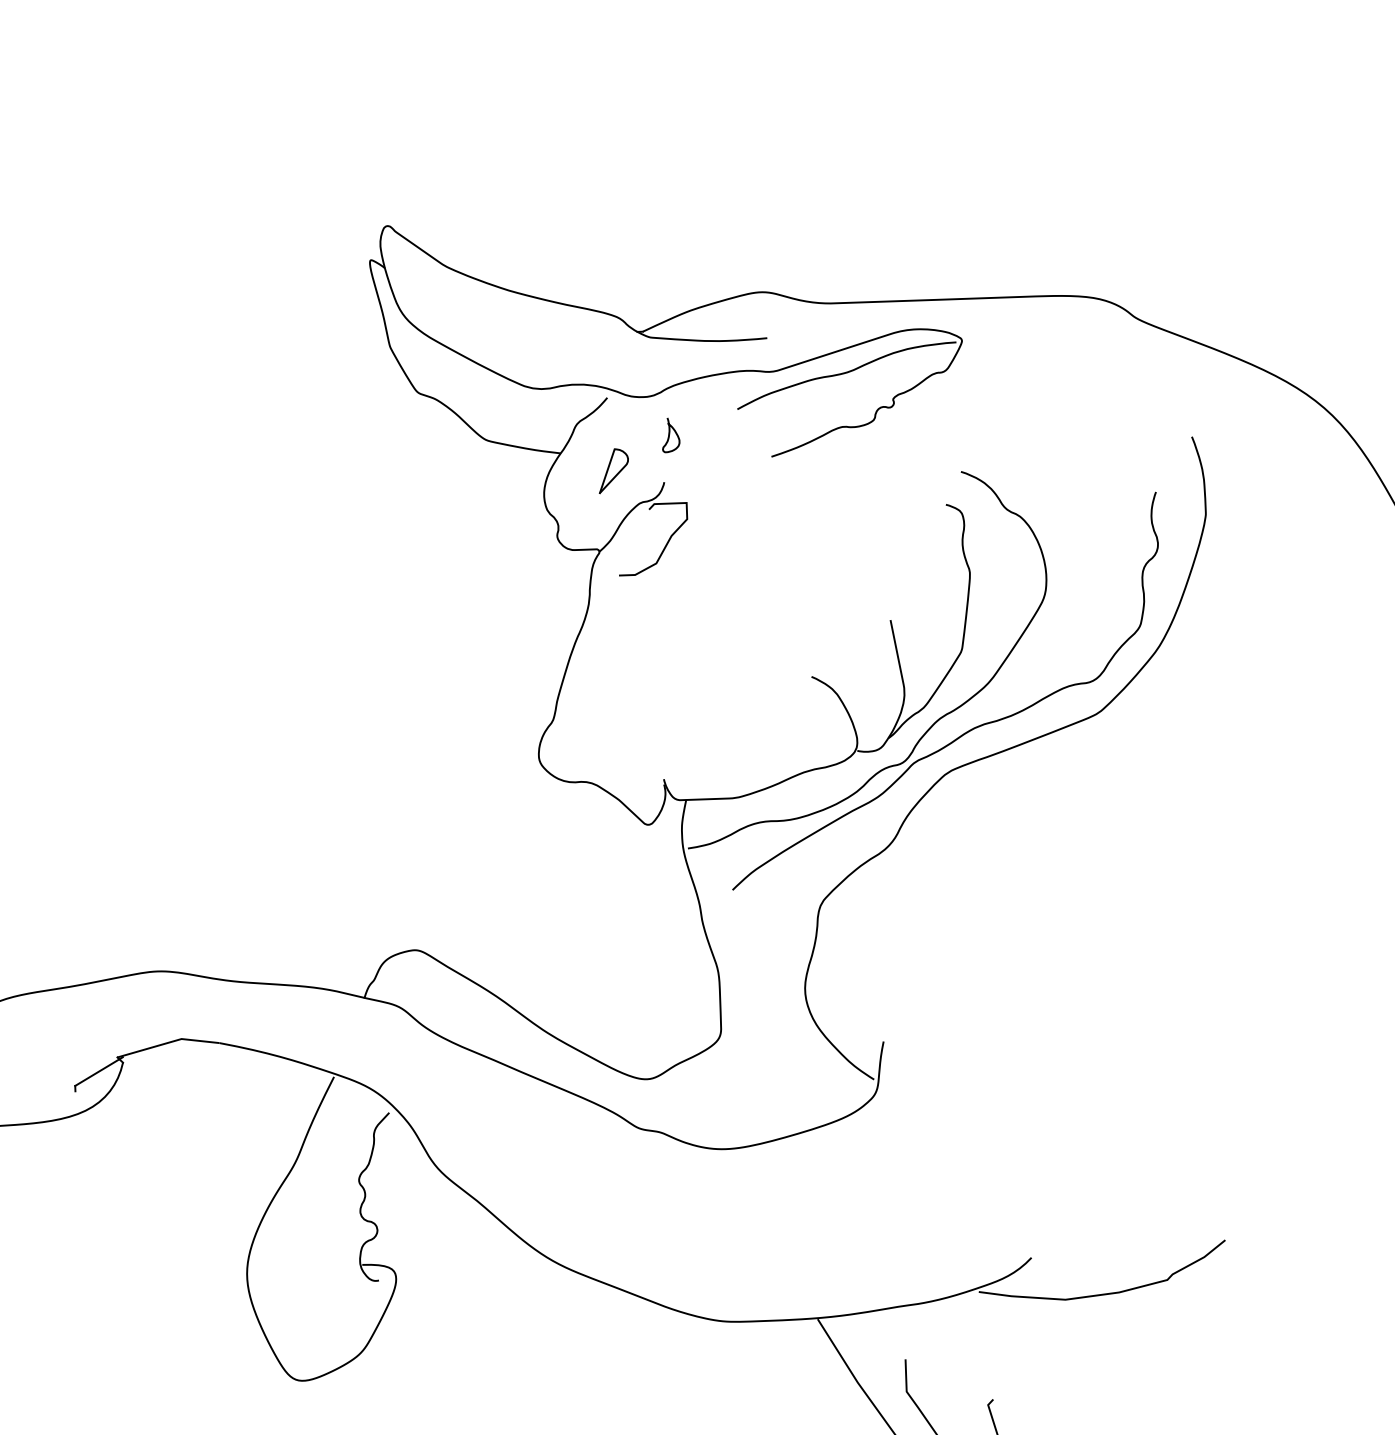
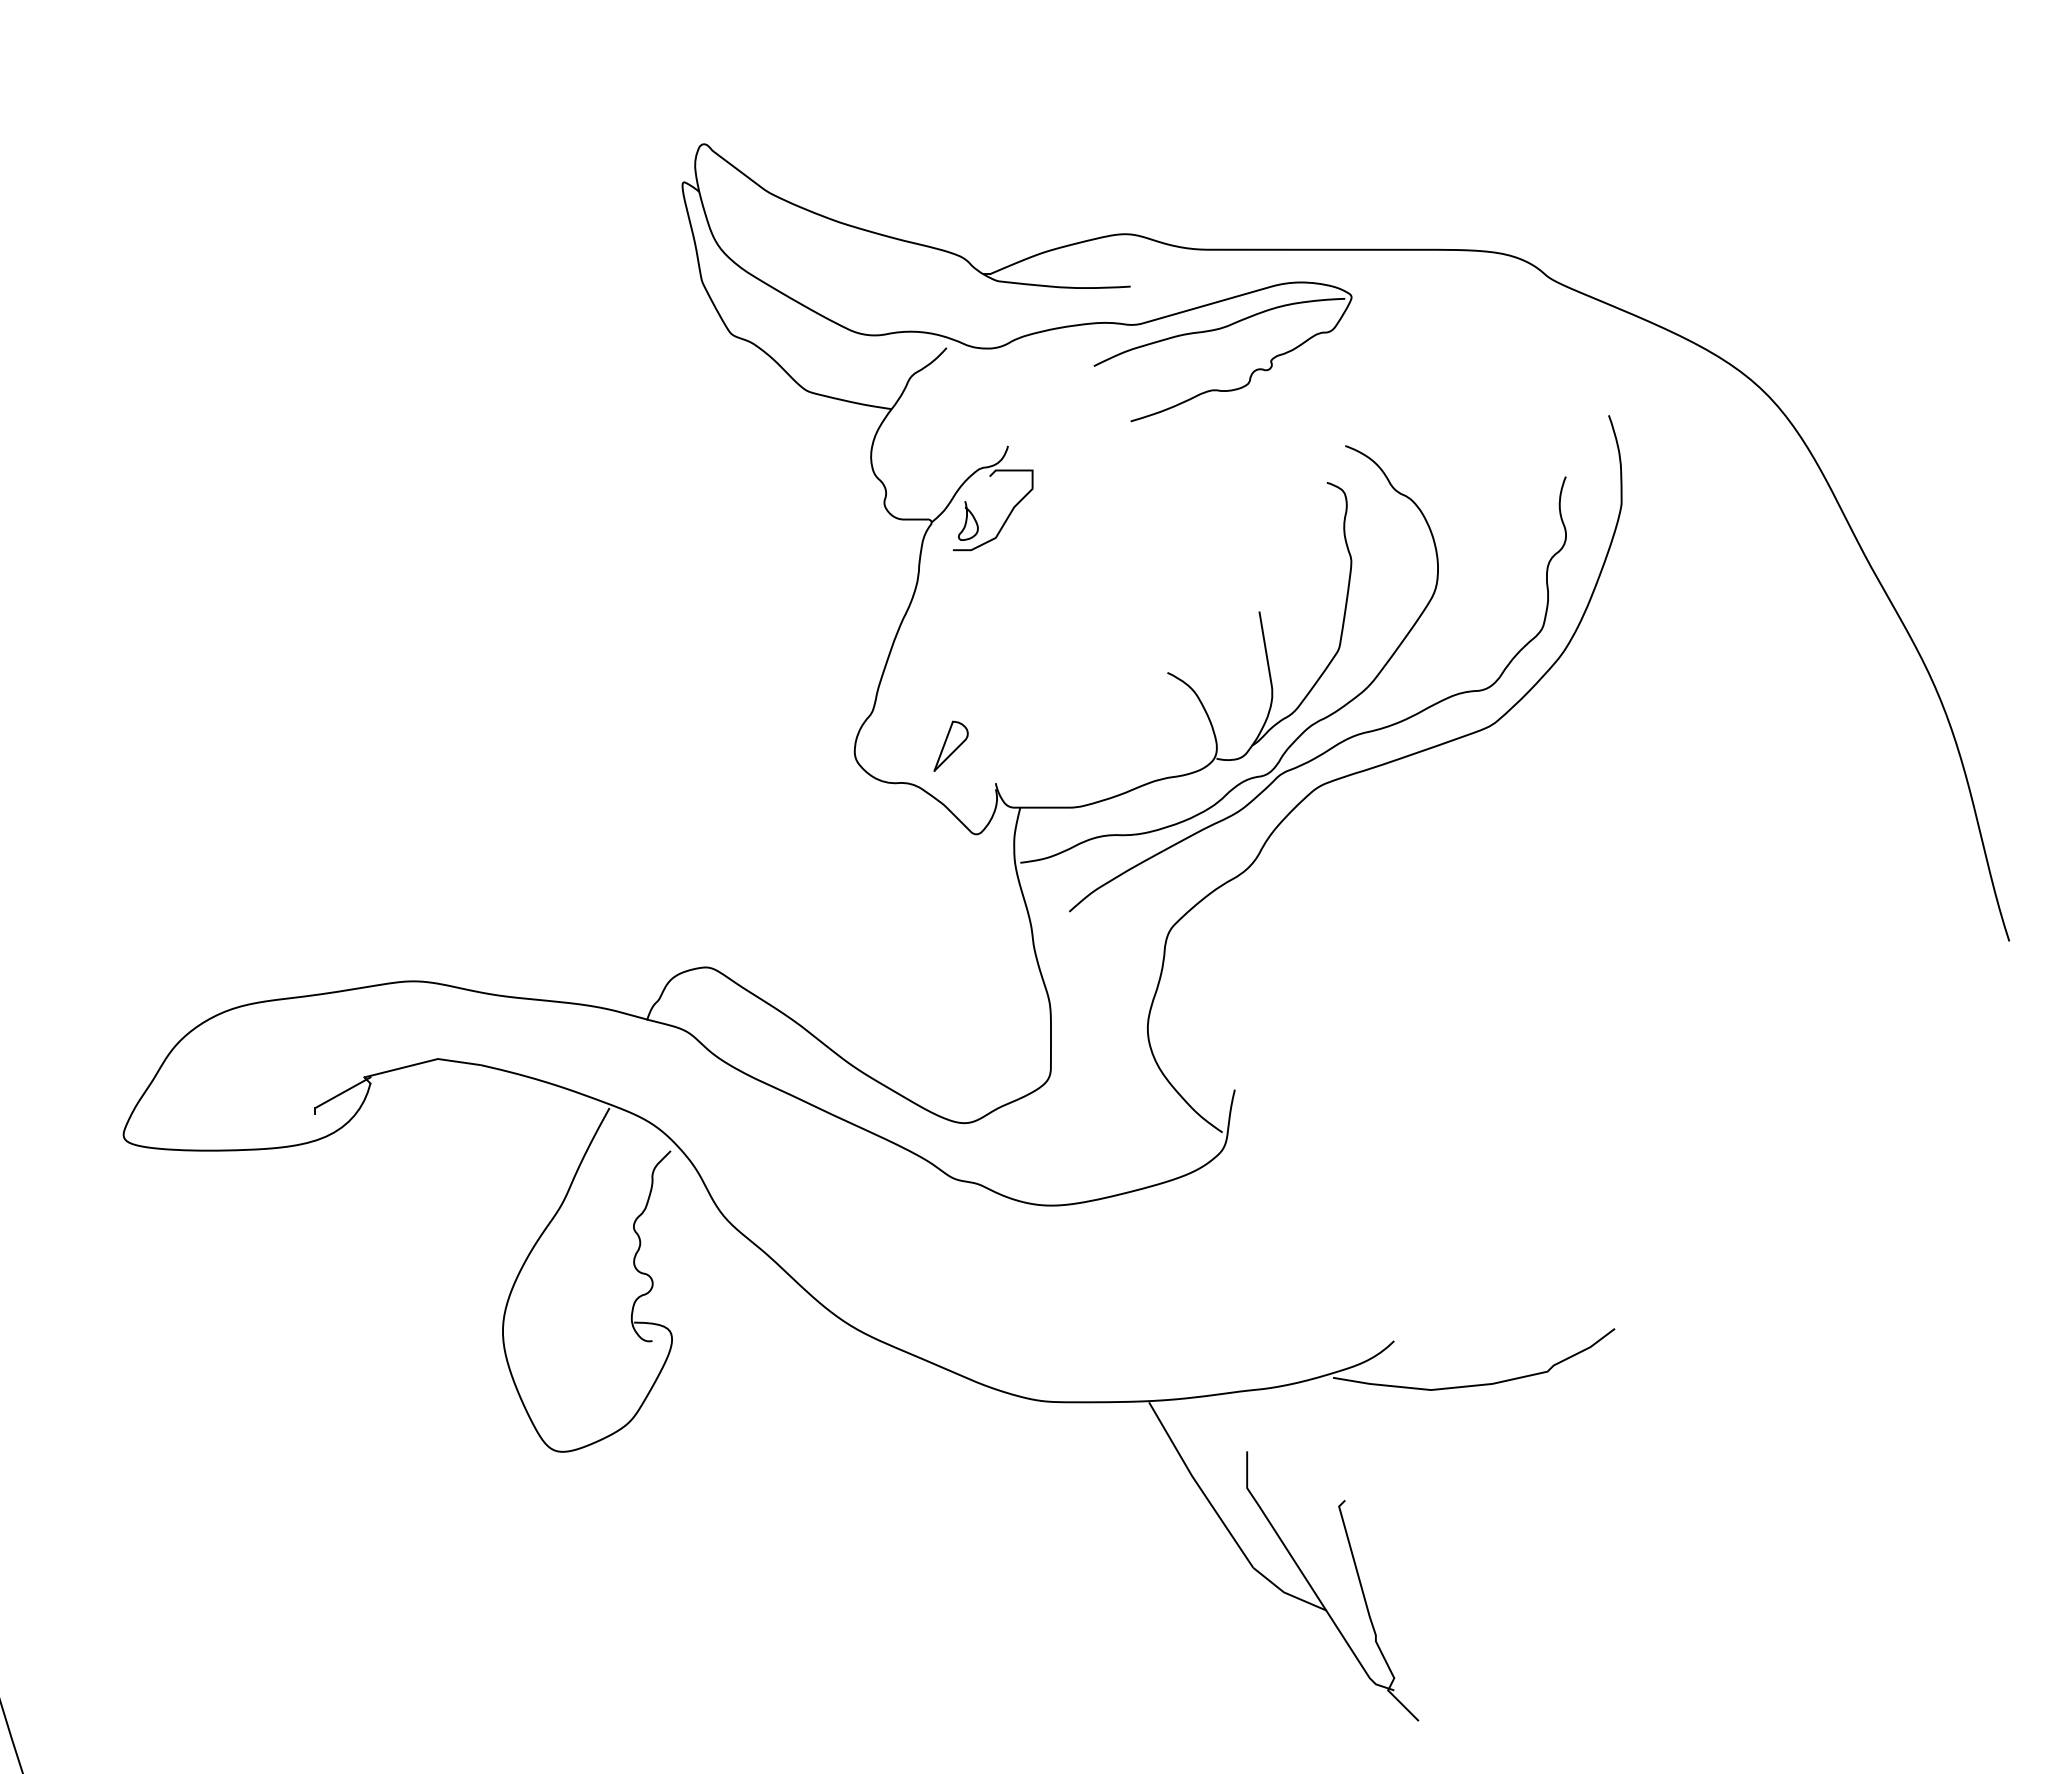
curve: (670, 434) -> (967, 520), moved
part: (613, 470) -> (950, 745), moved

